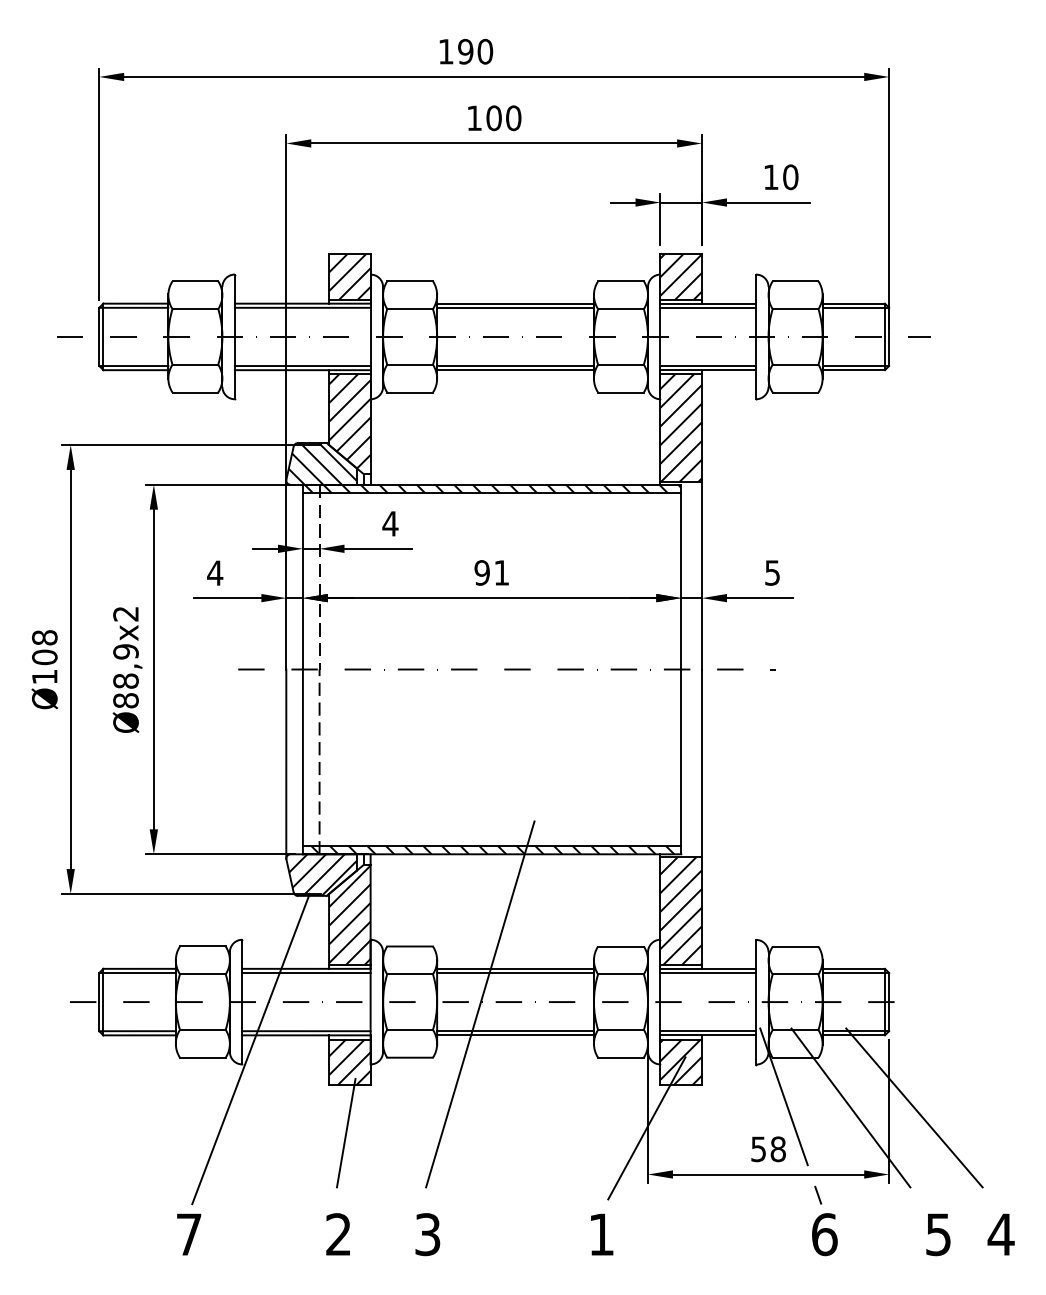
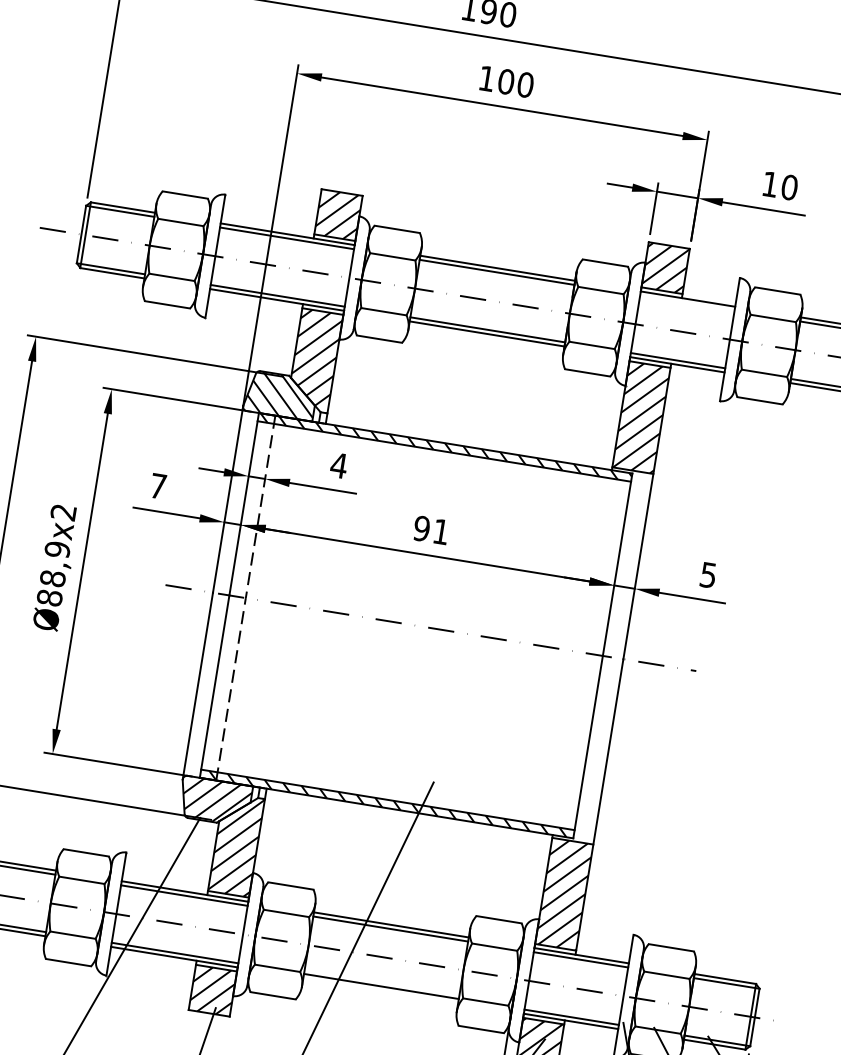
line: (708, 307) -> (687, 302), removed
text: (215, 572) -> (158, 485), 4 -> 7
line: (515, 1035) -> (380, 990), removed

